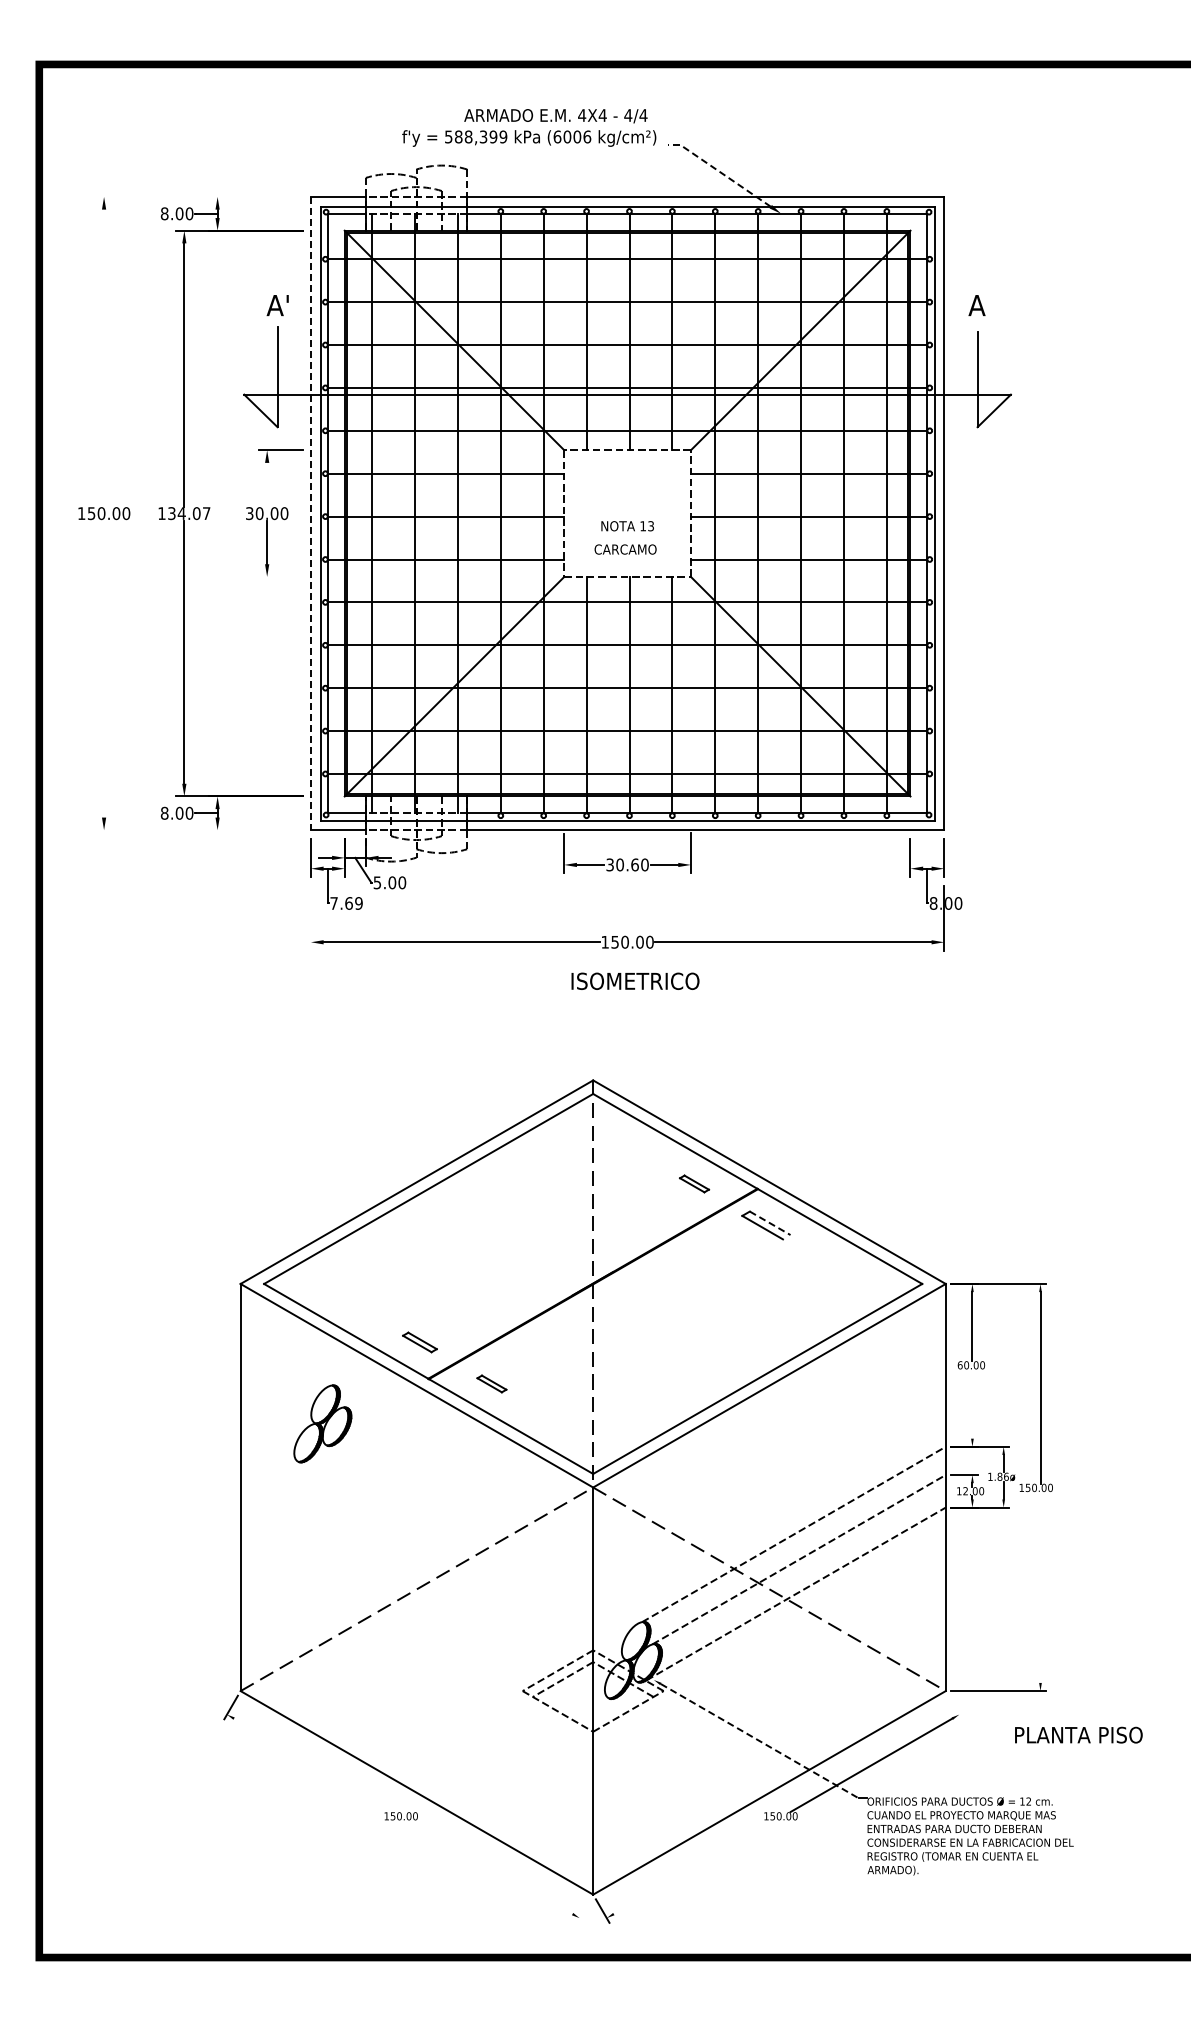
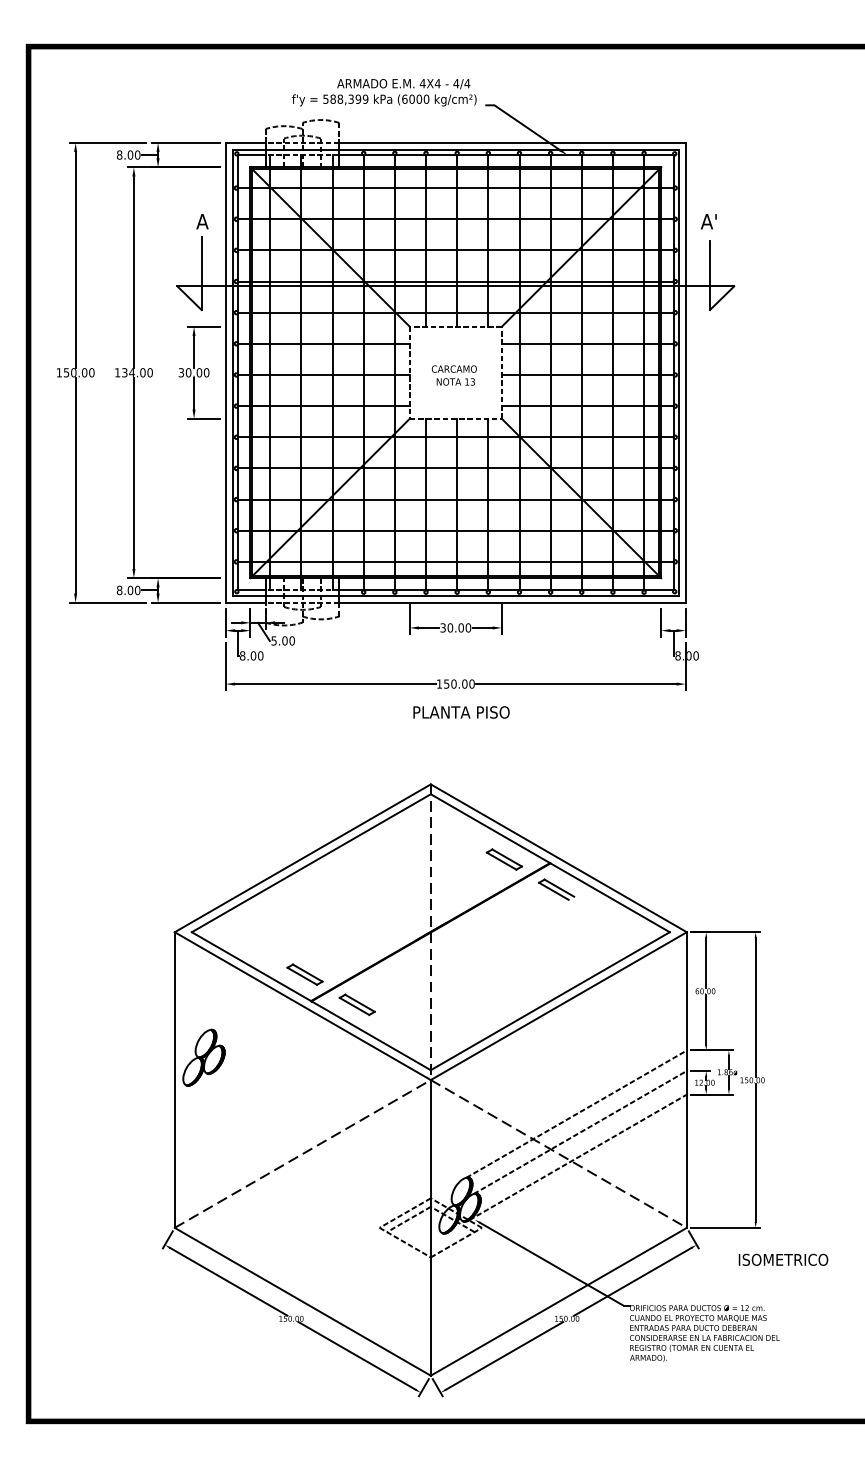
text: (587, 136) -> (426, 98), (6006 -> (6000
line: (719, 171) -> (522, 124), dashed -> solid
line: (147, 196) -> (107, 142), added
line: (255, 196) -> (185, 142), added
text: (277, 305) -> (201, 221), A' -> A
text: (975, 305) -> (708, 221), A -> A'
line: (104, 357) -> (75, 259), added
line: (267, 484) -> (194, 351), added
text: (206, 513) -> (150, 372), 134.07 -> 134.00
line: (310, 513) -> (225, 372), dashed -> solid
text: (625, 549) -> (454, 369), moved
line: (280, 576) -> (203, 418), added
line: (104, 668) -> (75, 485), added
line: (147, 830) -> (107, 602), added
line: (255, 830) -> (185, 602), added
text: (634, 864) -> (460, 627), 30.60 -> 30.00
text: (346, 903) -> (251, 655), 7.69 -> 8.00
line: (310, 917) -> (225, 666), added
text: (635, 980) -> (461, 711), ISOMETRICO -> PLANTA PISO
part: (694, 1183) -> (504, 859), size x1.67
line: (770, 1223) -> (559, 888), dashed -> solid
part: (419, 1342) -> (304, 974), size x1.43
part: (491, 1383) -> (356, 1004), size x1.67
line: (972, 1403) -> (706, 1019), added
part: (322, 1423) -> (203, 1057), moved
line: (1040, 1587) -> (755, 1152), added
line: (955, 1707) -> (693, 1239), added
text: (1078, 1734) -> (783, 1259), PLANTA PISO -> ISOMETRICO
line: (760, 1741) -> (552, 1264), dashed -> solid
line: (314, 1764) -> (228, 1281), added
line: (491, 1867) -> (356, 1355), added
line: (694, 1867) -> (504, 1355), added
line: (583, 1910) -> (423, 1387), added

